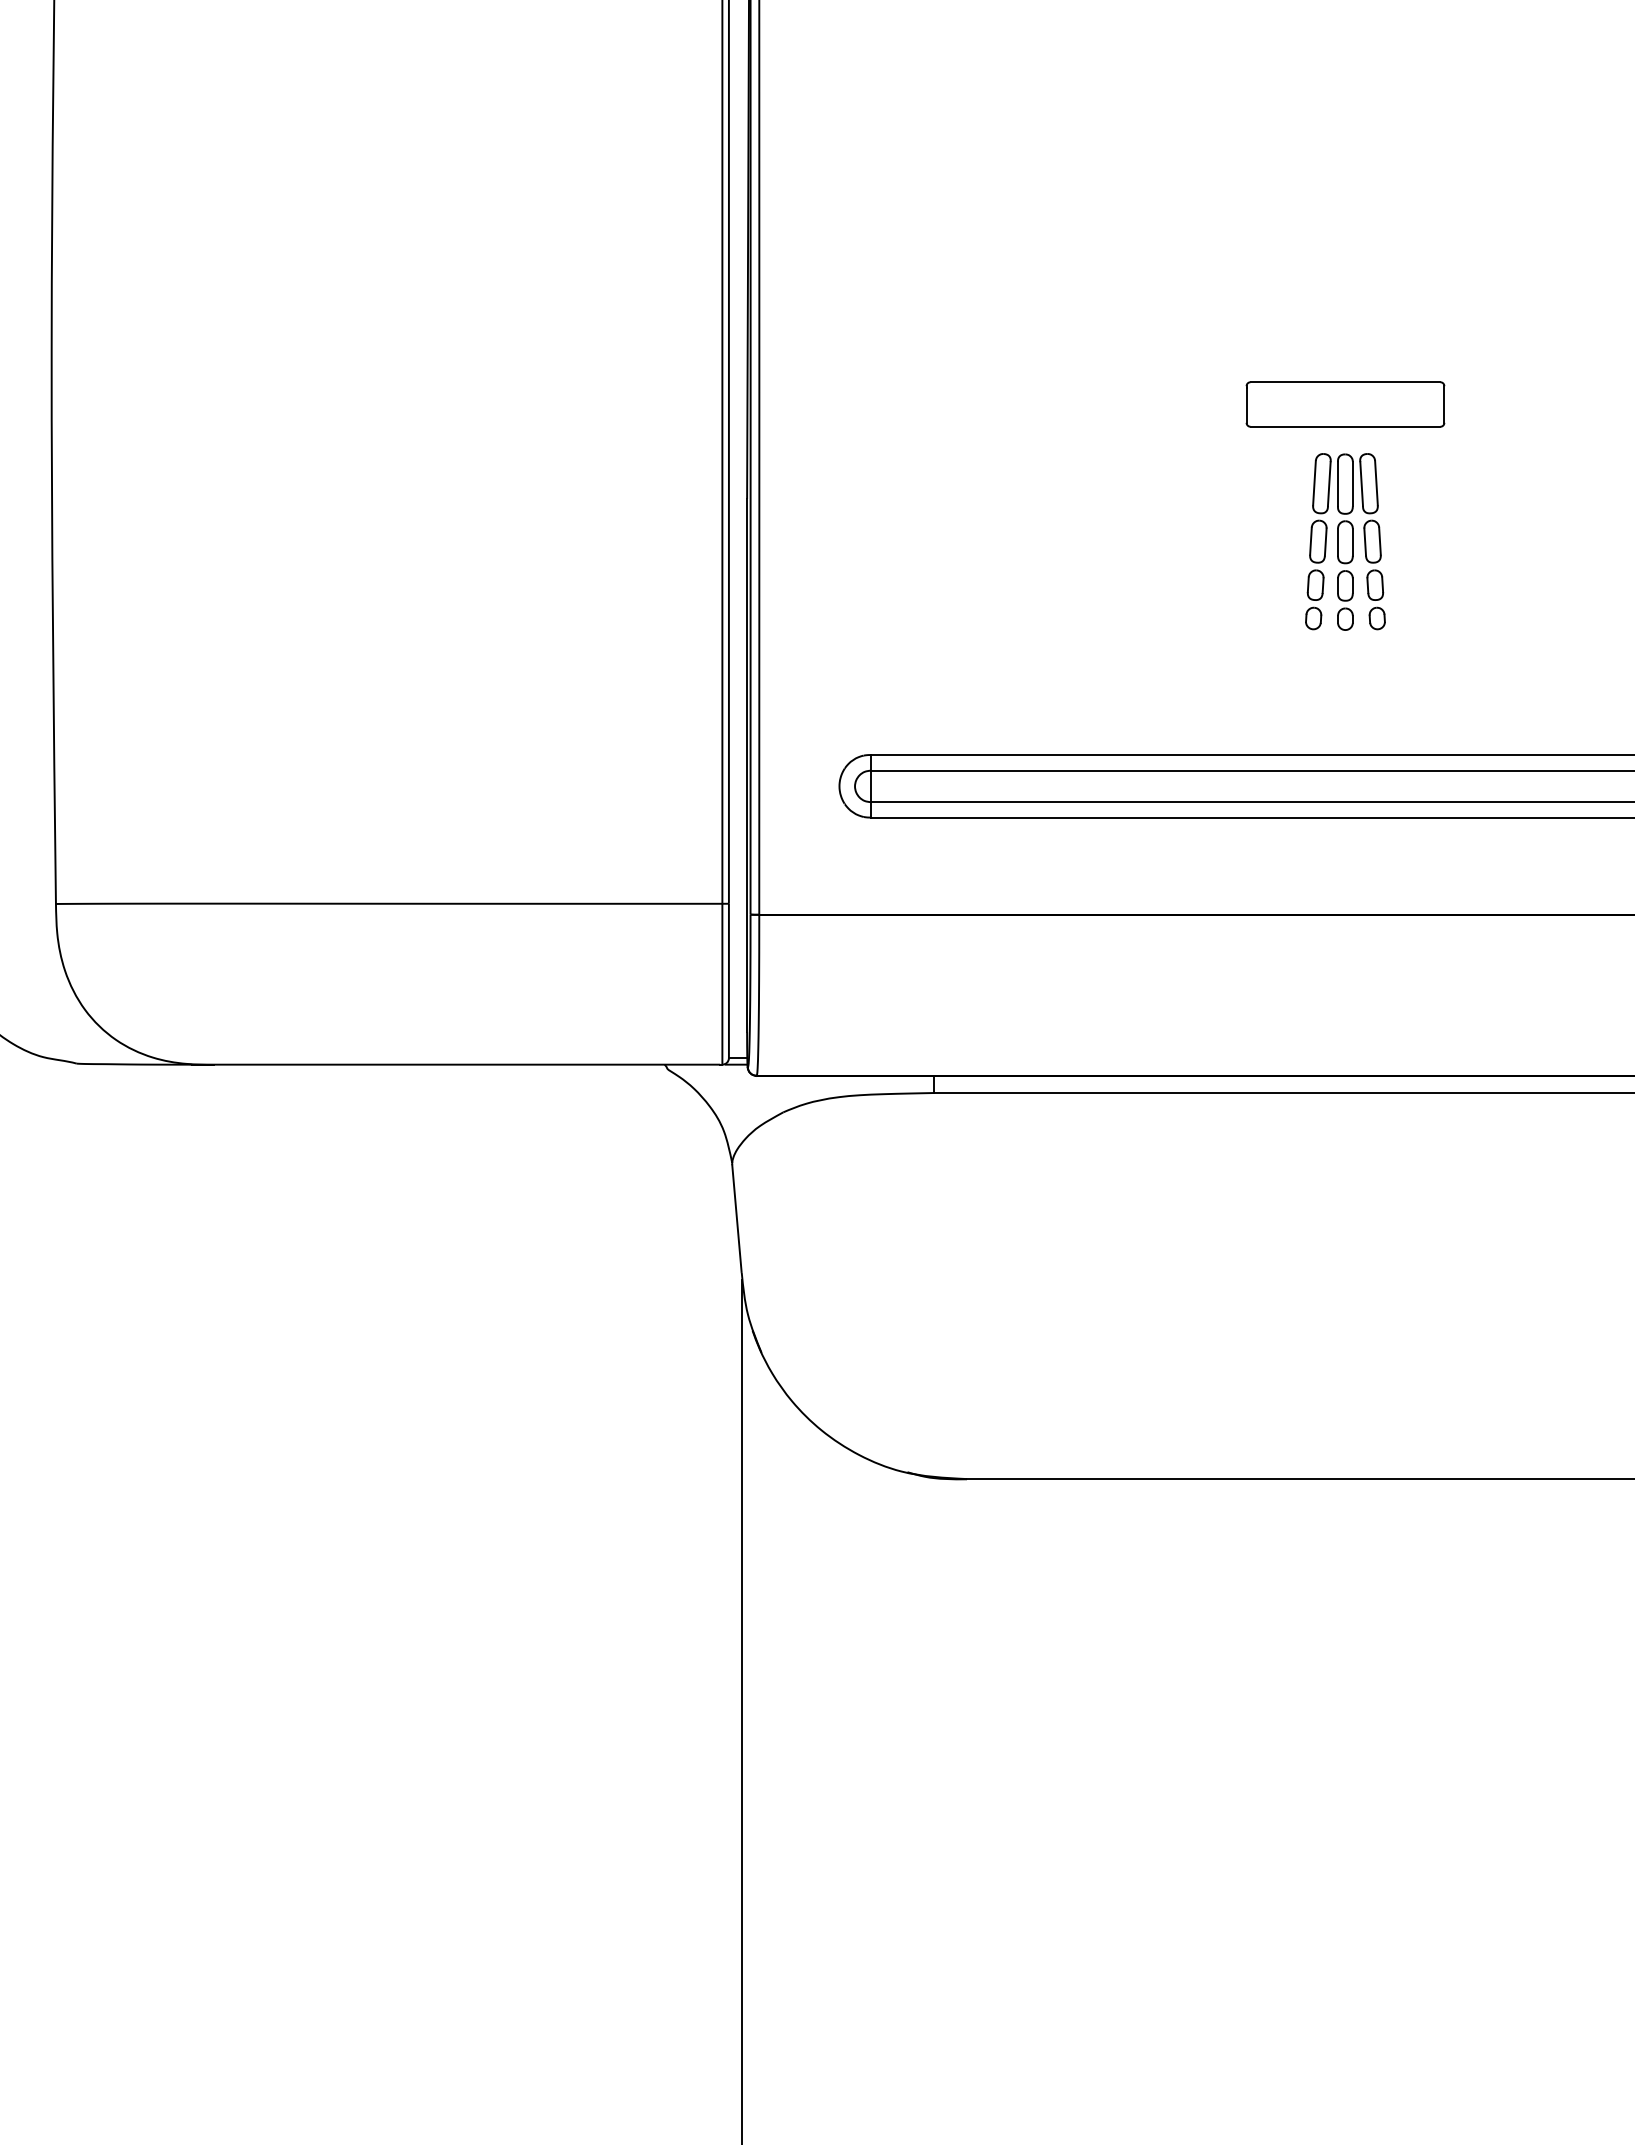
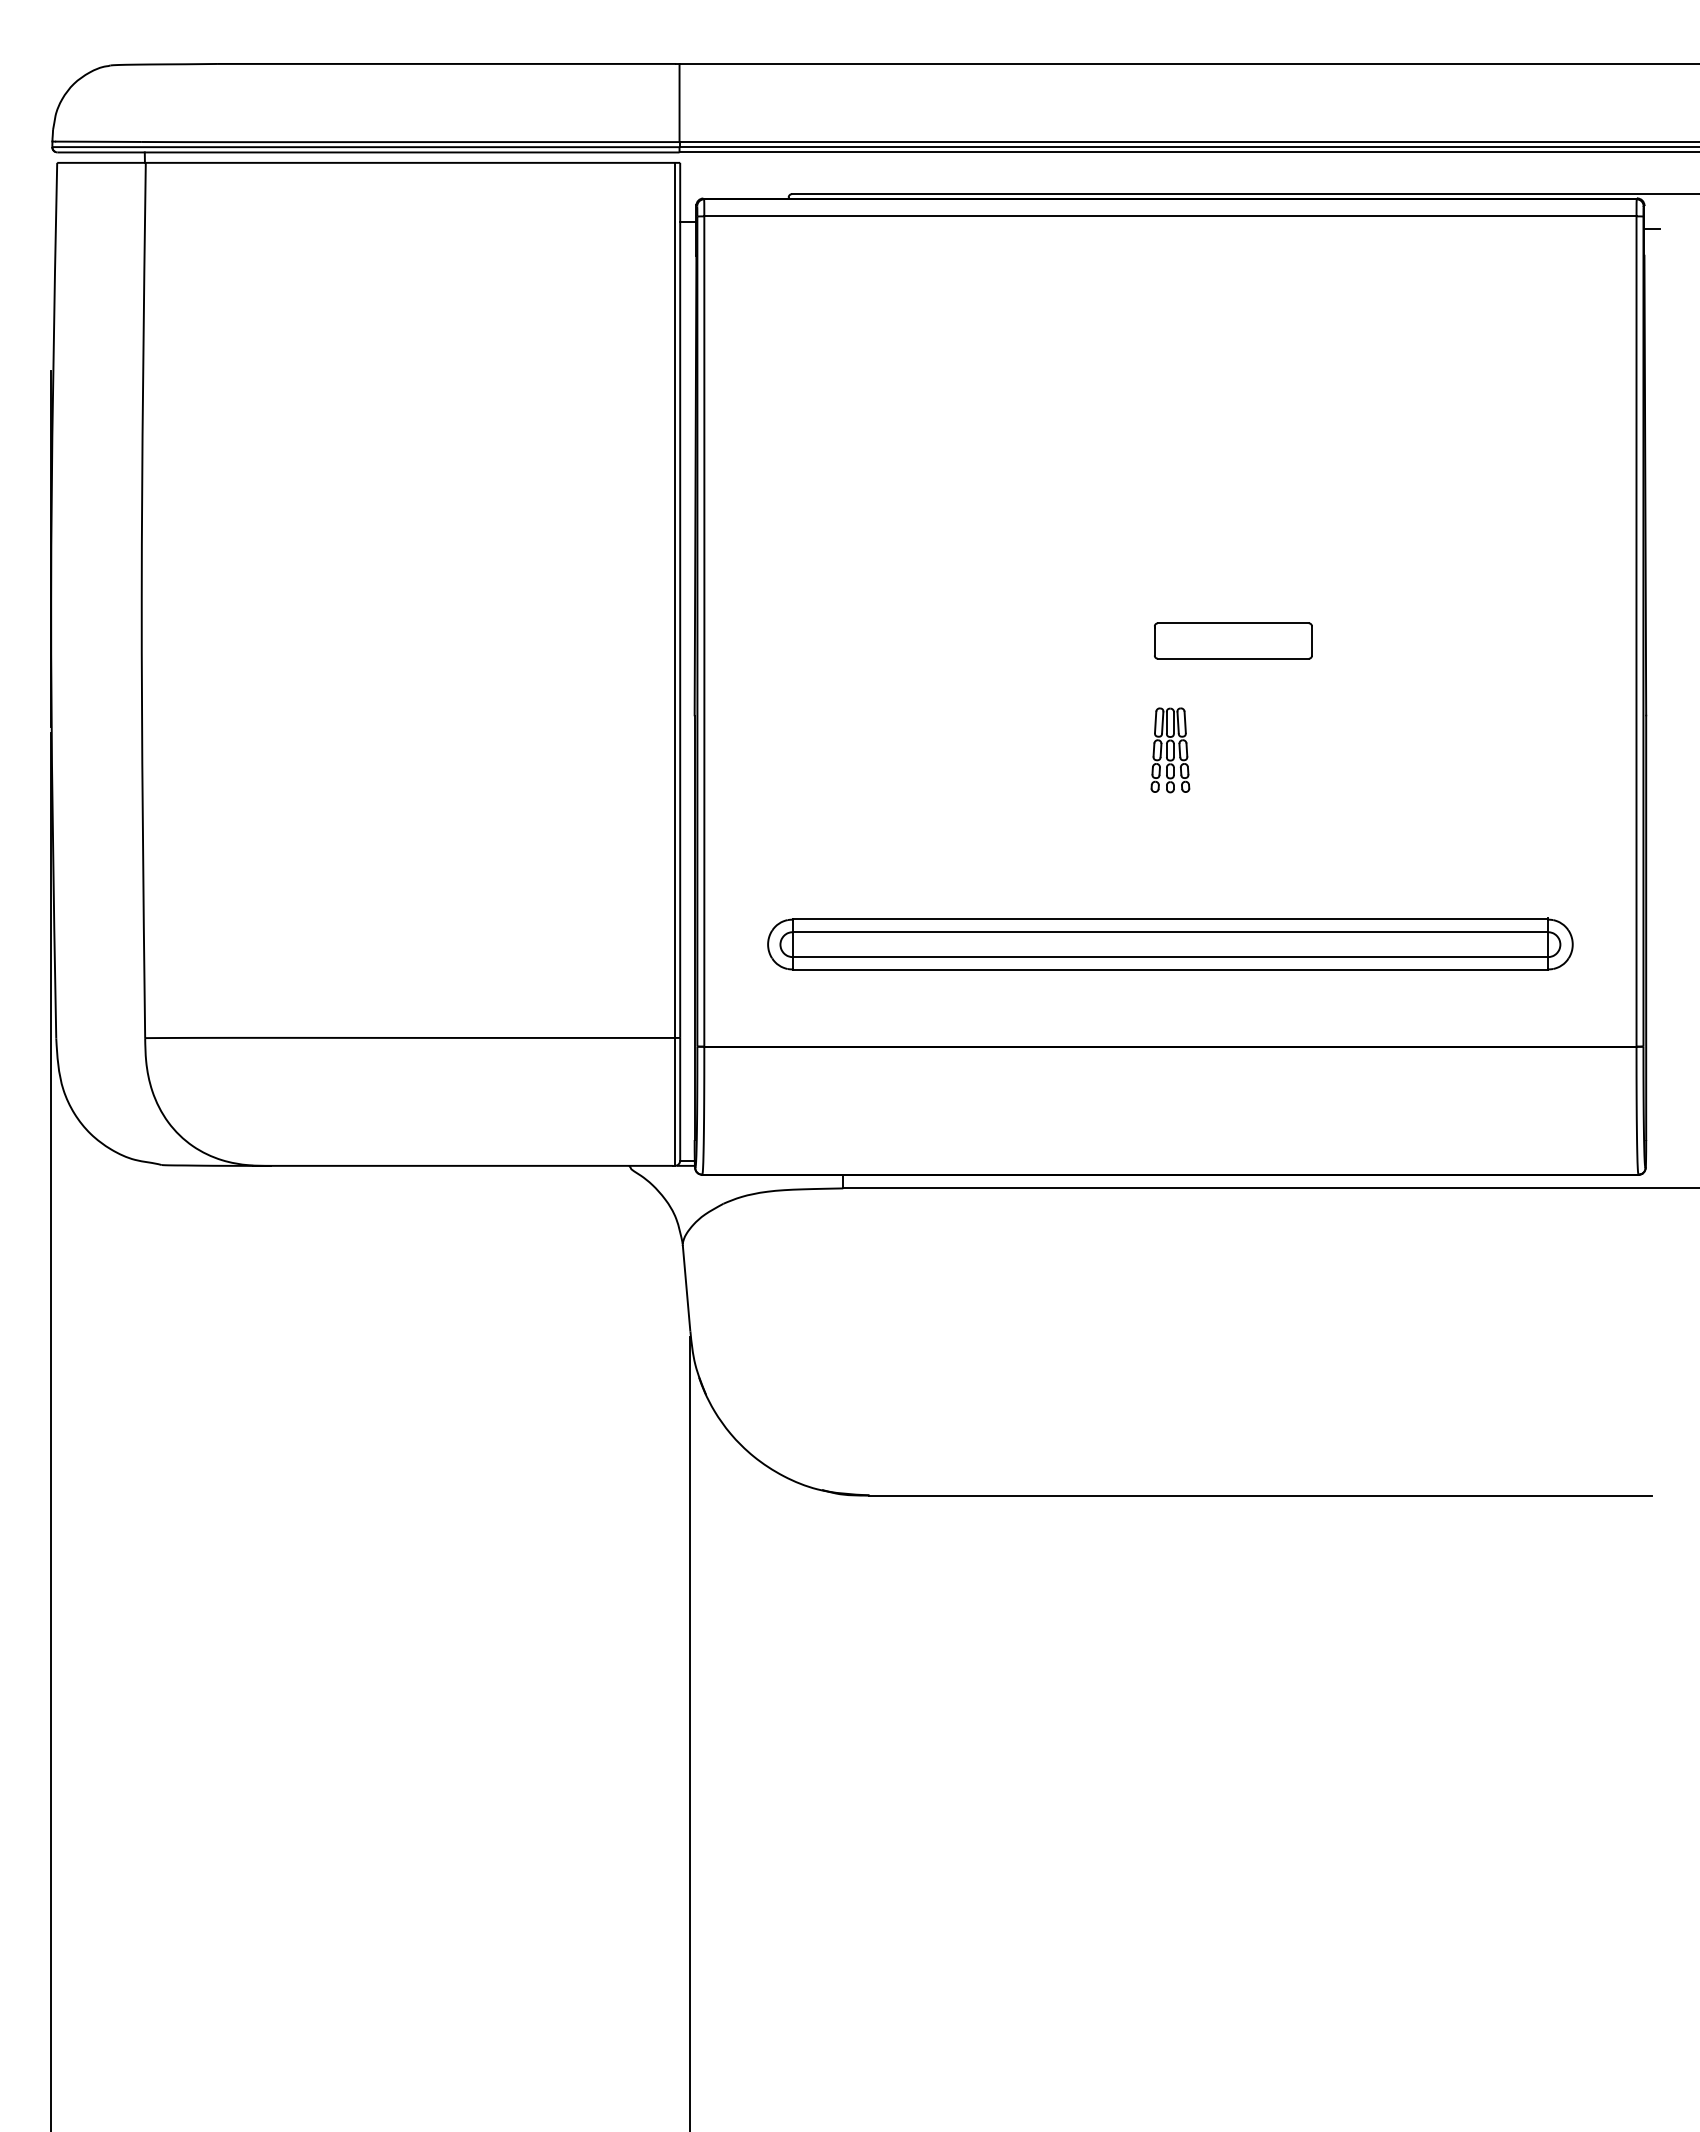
part: (1345, 403) -> (1233, 640), moved
part: (1345, 542) -> (1170, 750), size x0.6

